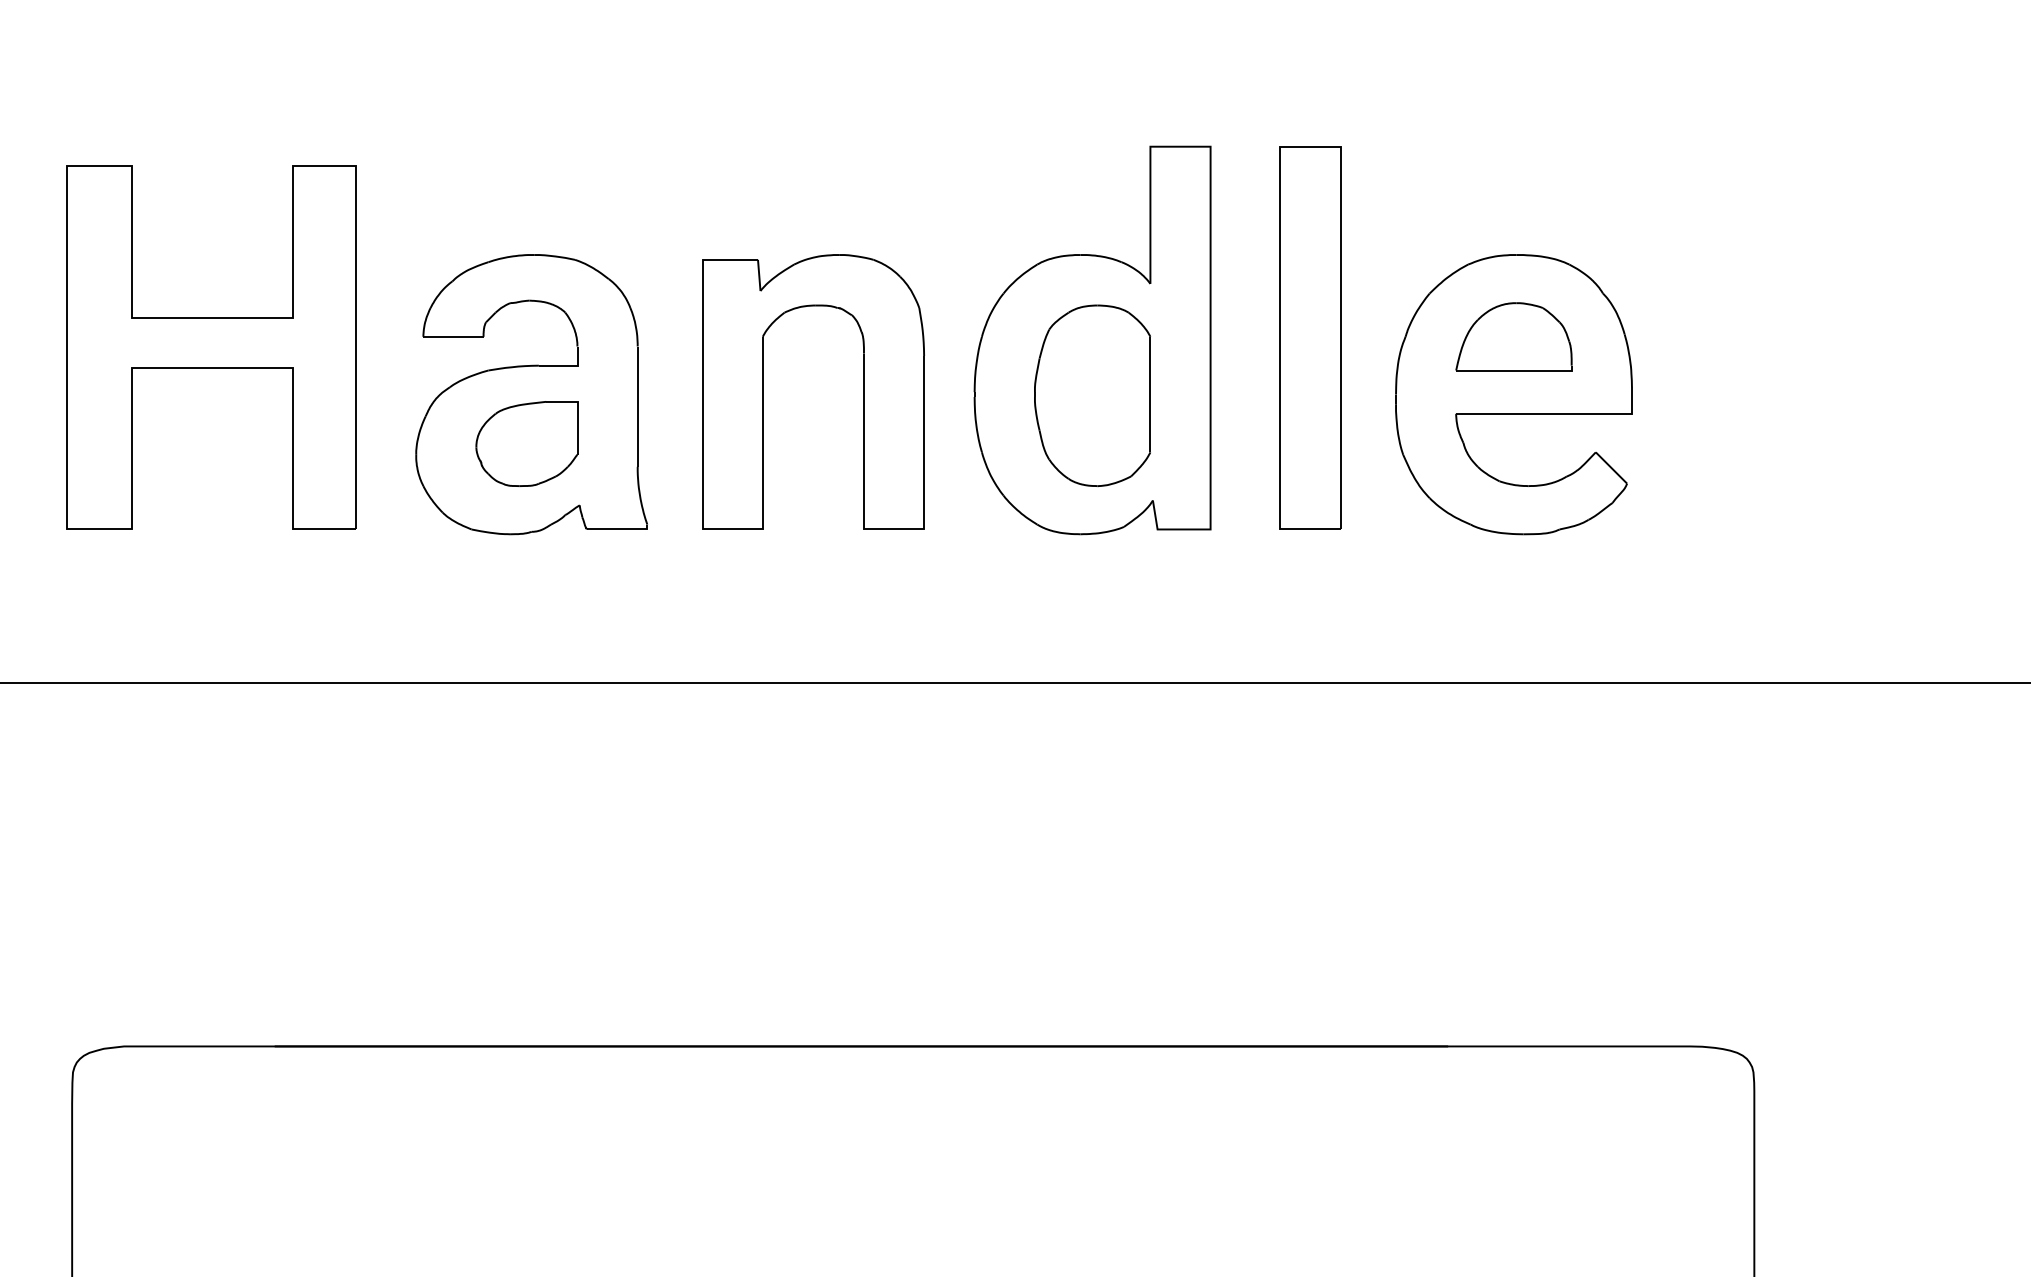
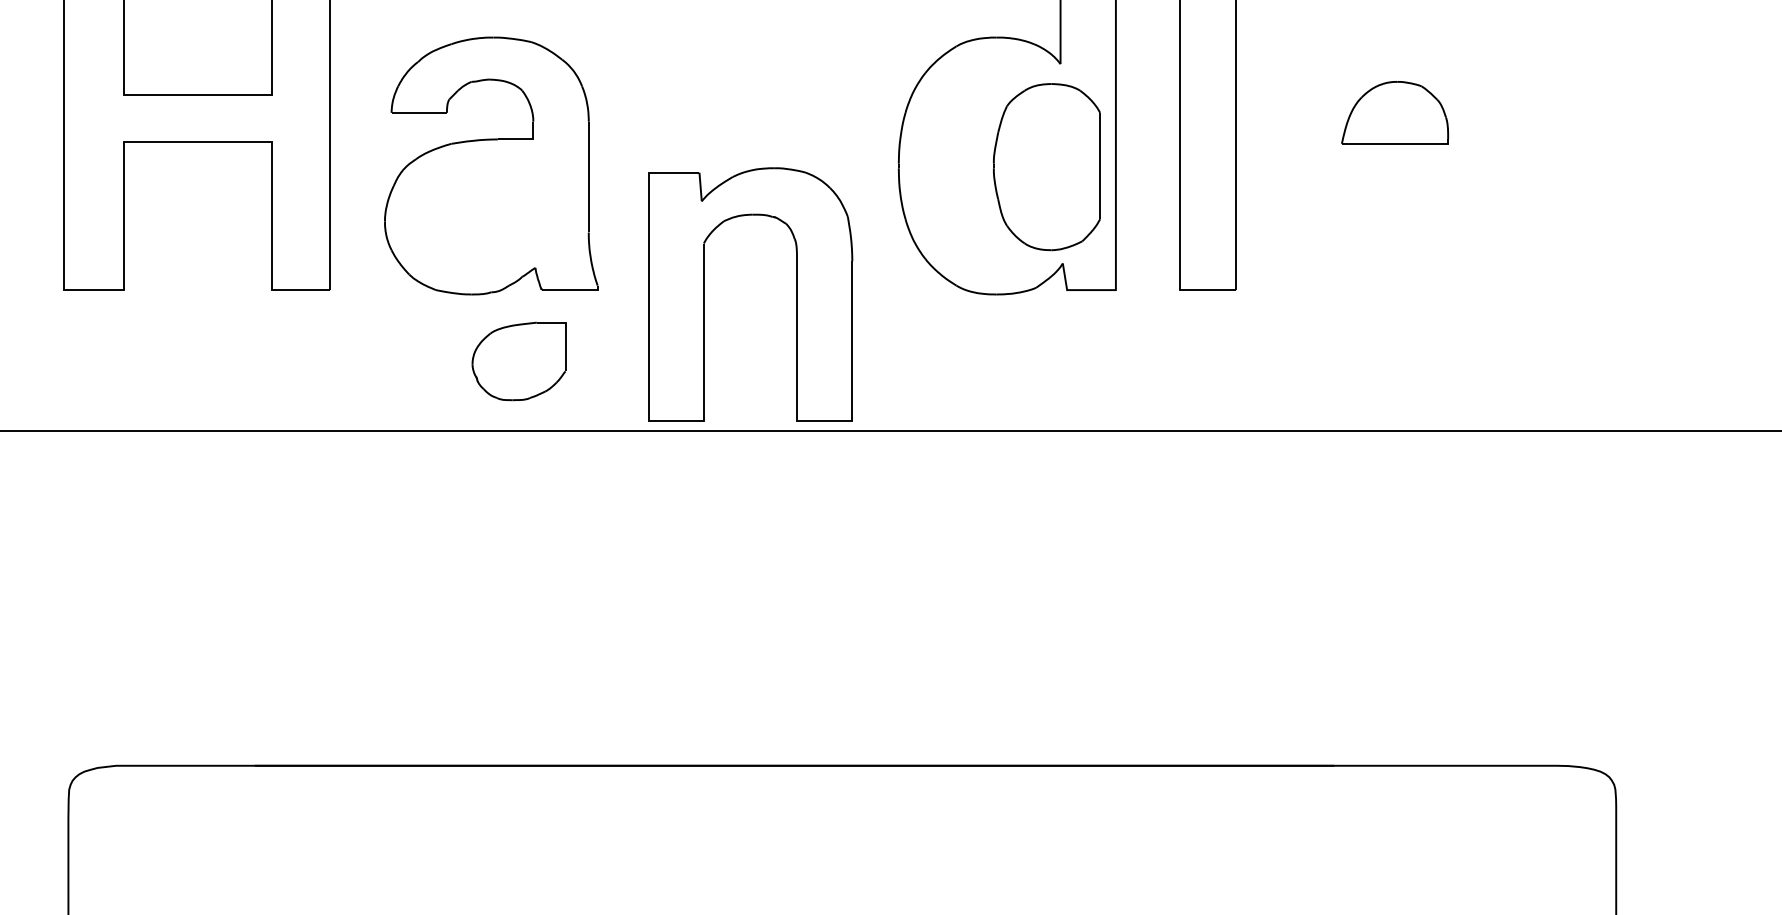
part: (763, 391) -> (704, 293), moved
part: (1513, 394) -> (1394, 165), removed
part: (1092, 395) -> (1046, 166), moved
part: (526, 443) -> (518, 360), moved

